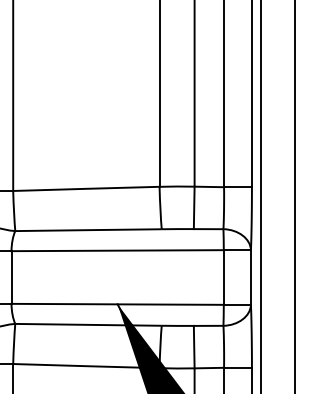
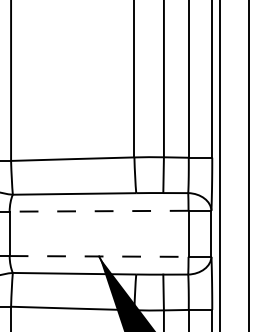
line: (116, 250) -> (98, 211), solid -> dashed
line: (118, 304) -> (99, 256), solid -> dashed

